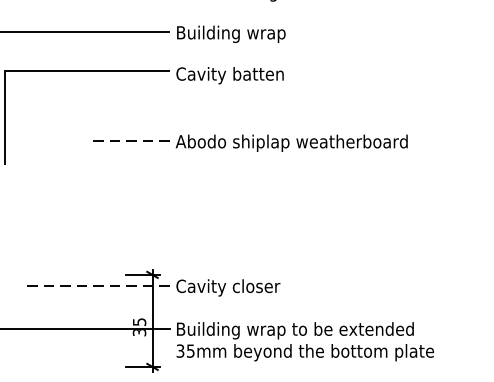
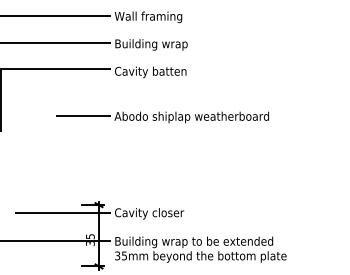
line: (127, 141) -> (82, 116), dashed -> solid
line: (97, 285) -> (62, 212), dashed -> solid

